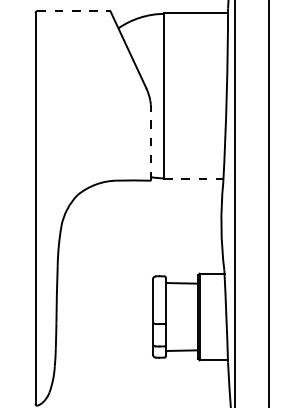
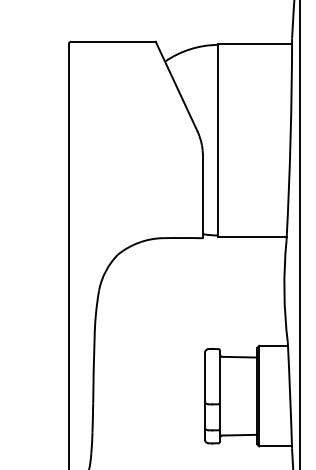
line: (73, 11) -> (112, 42), dashed -> solid
line: (151, 144) -> (203, 196), dashed -> solid
line: (193, 179) -> (252, 236), dashed -> solid

